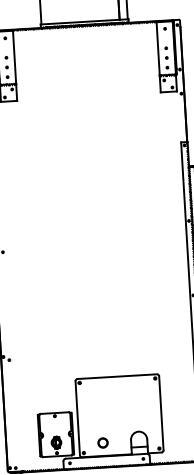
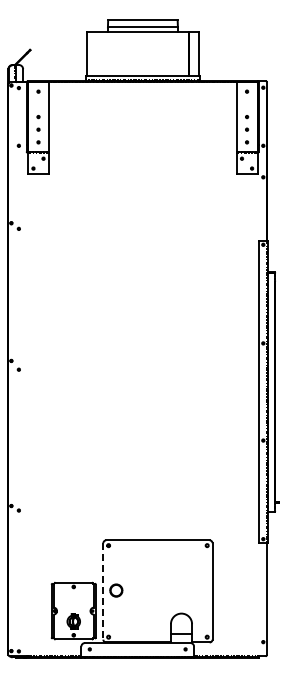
line: (77, 418) -> (103, 591), solid -> dashed
part: (103, 442) -> (116, 590), moved

